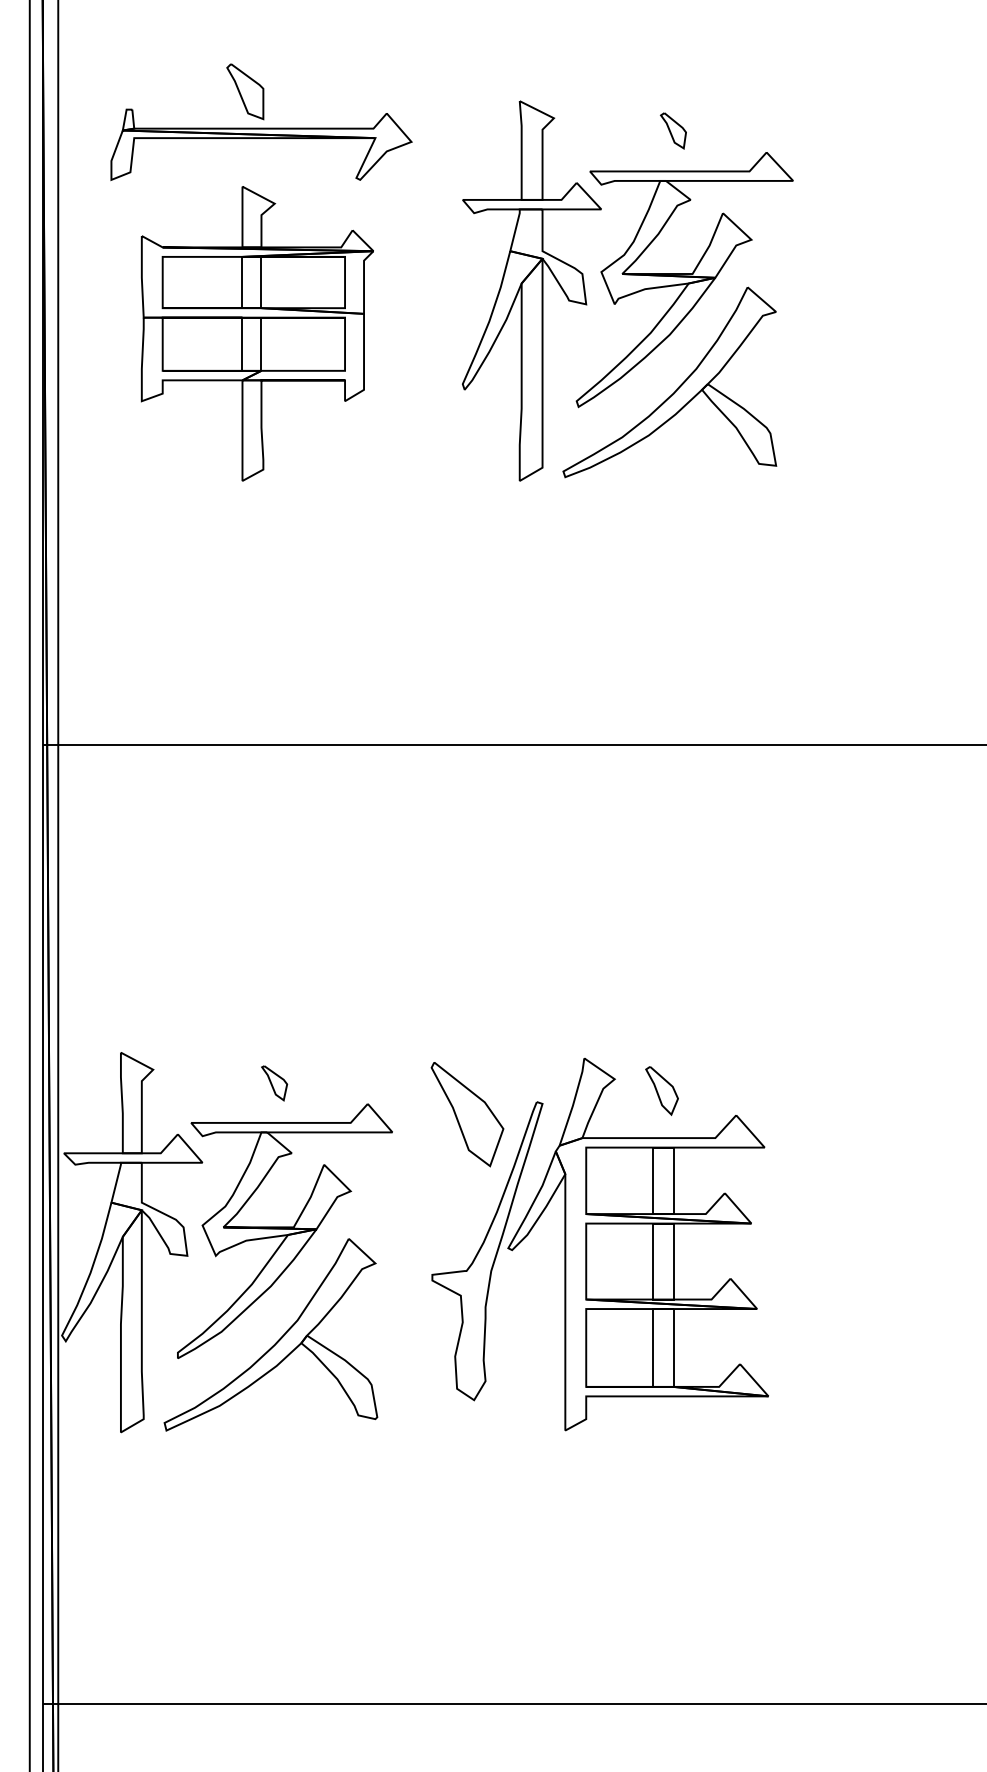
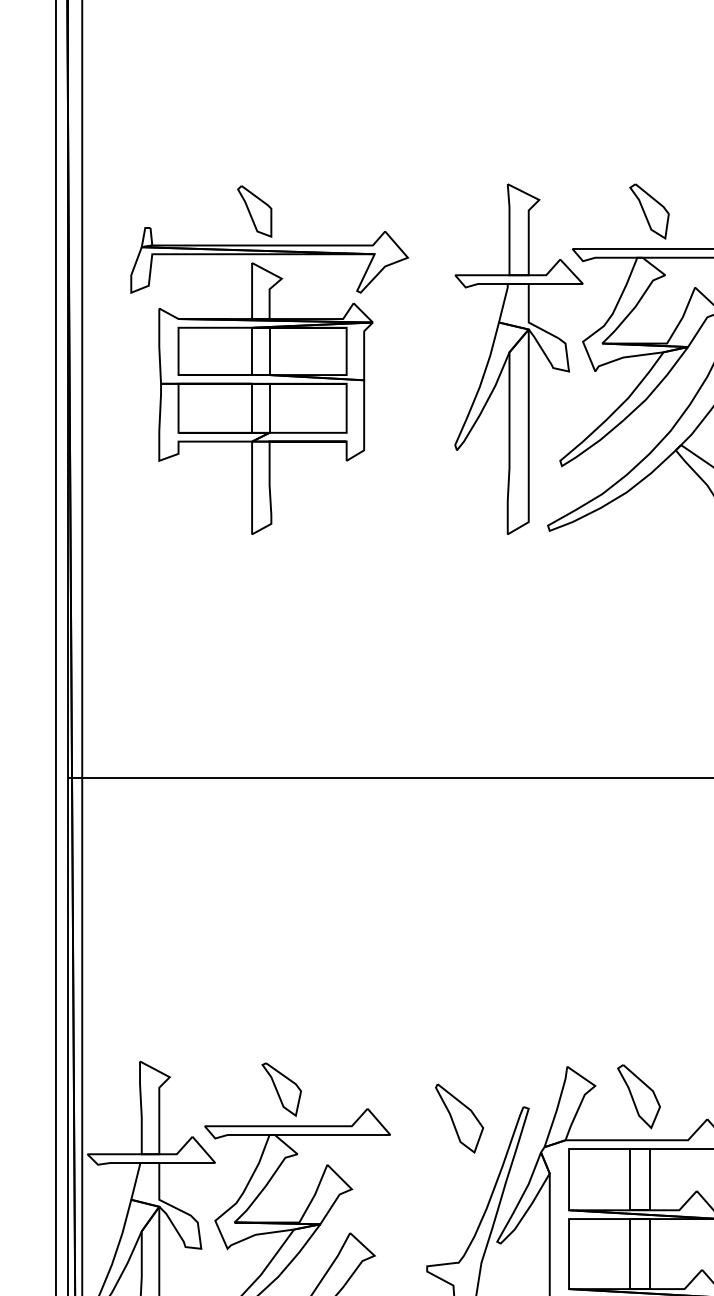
part: (261, 121) -> (269, 238), moved
part: (673, 130) -> (649, 211), size x1.67
part: (274, 1083) -> (281, 1089), size x1.67
part: (661, 1090) -> (638, 1096), size x1.43
part: (467, 1114) -> (459, 1118), size x0.71

